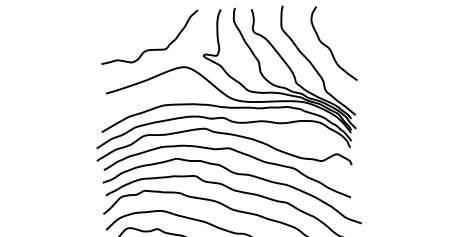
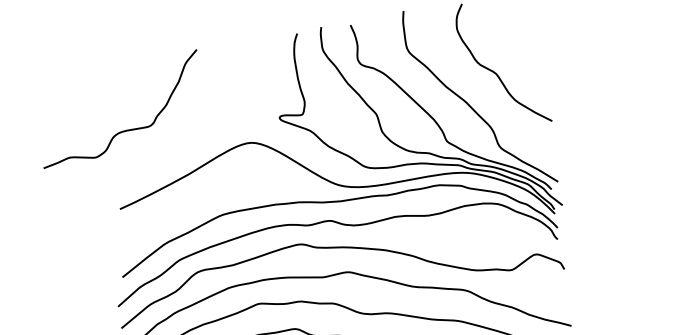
curve: (149, 49) -> (123, 130), moved

